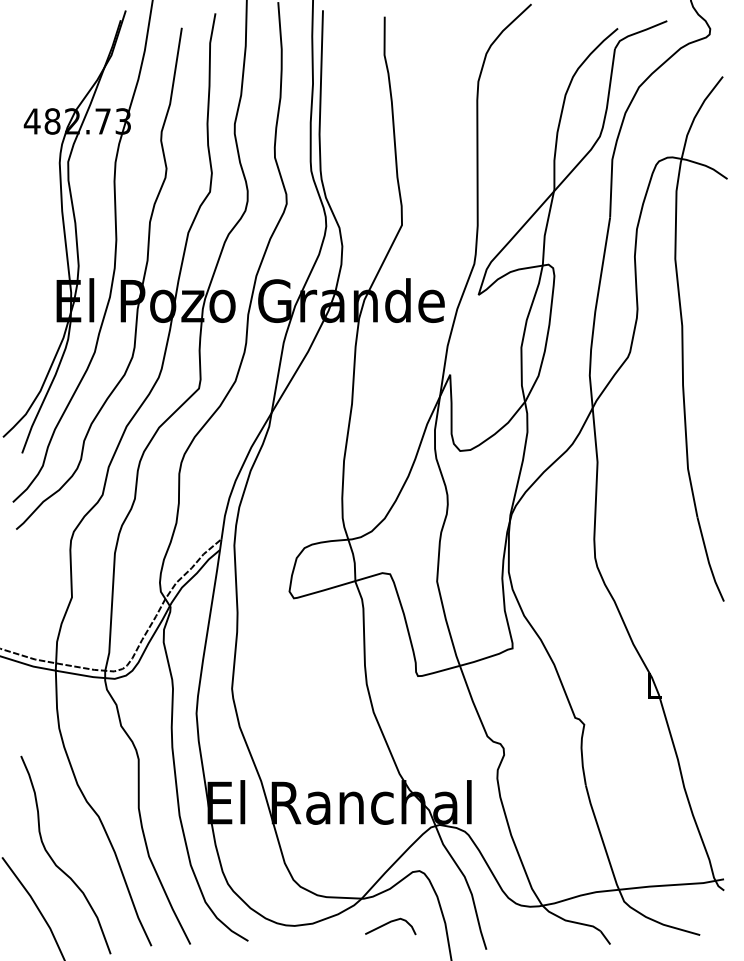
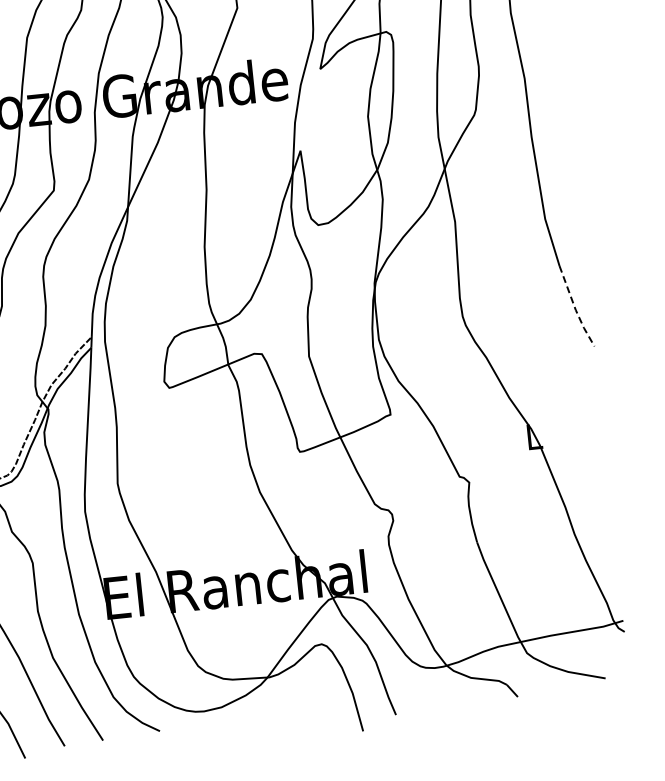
line: (708, 561) -> (575, 308), solid -> dashed
curve: (389, 923) -> (297, 699), removed

